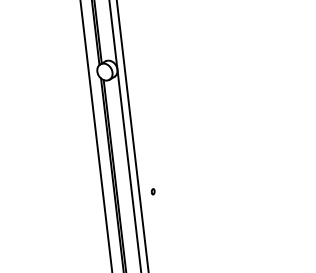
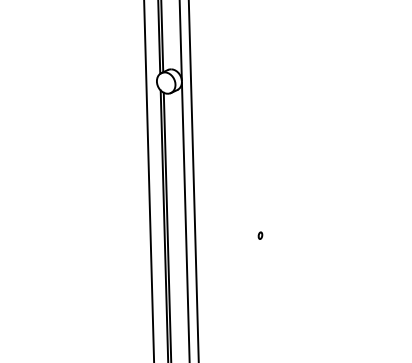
part: (153, 191) -> (260, 235), moved

